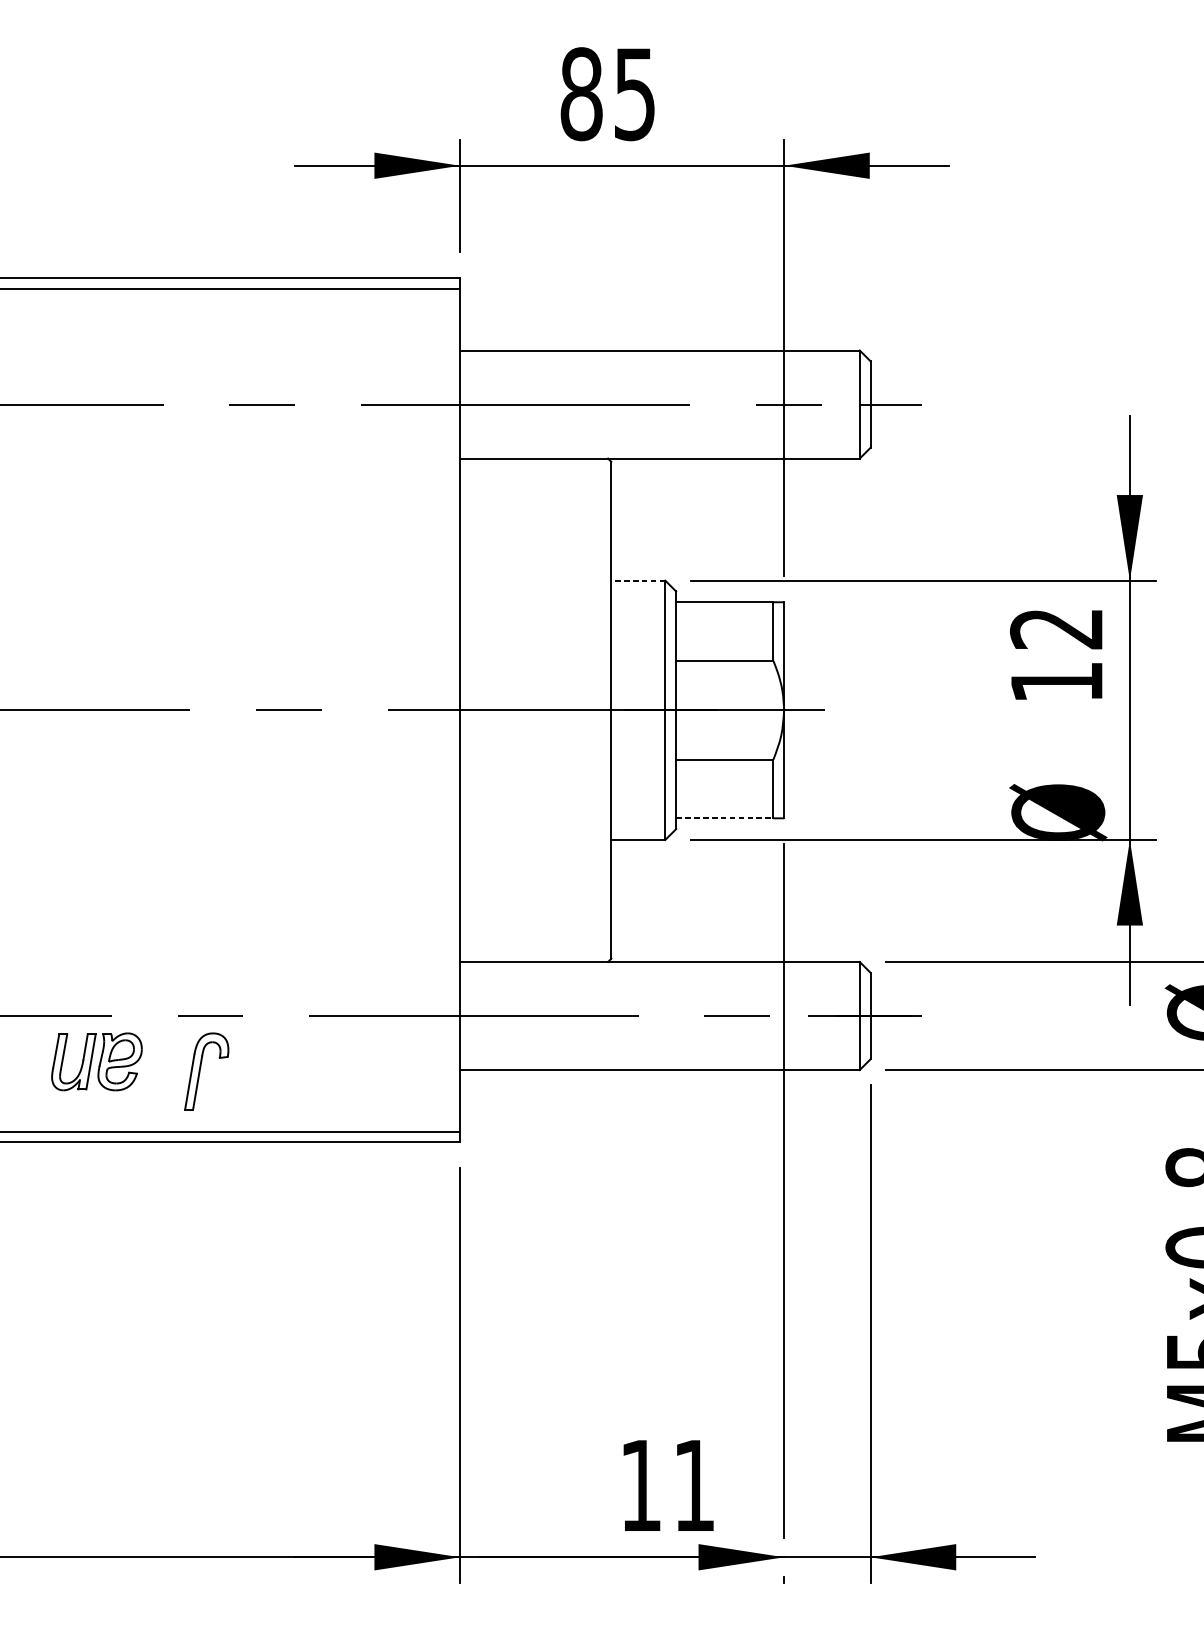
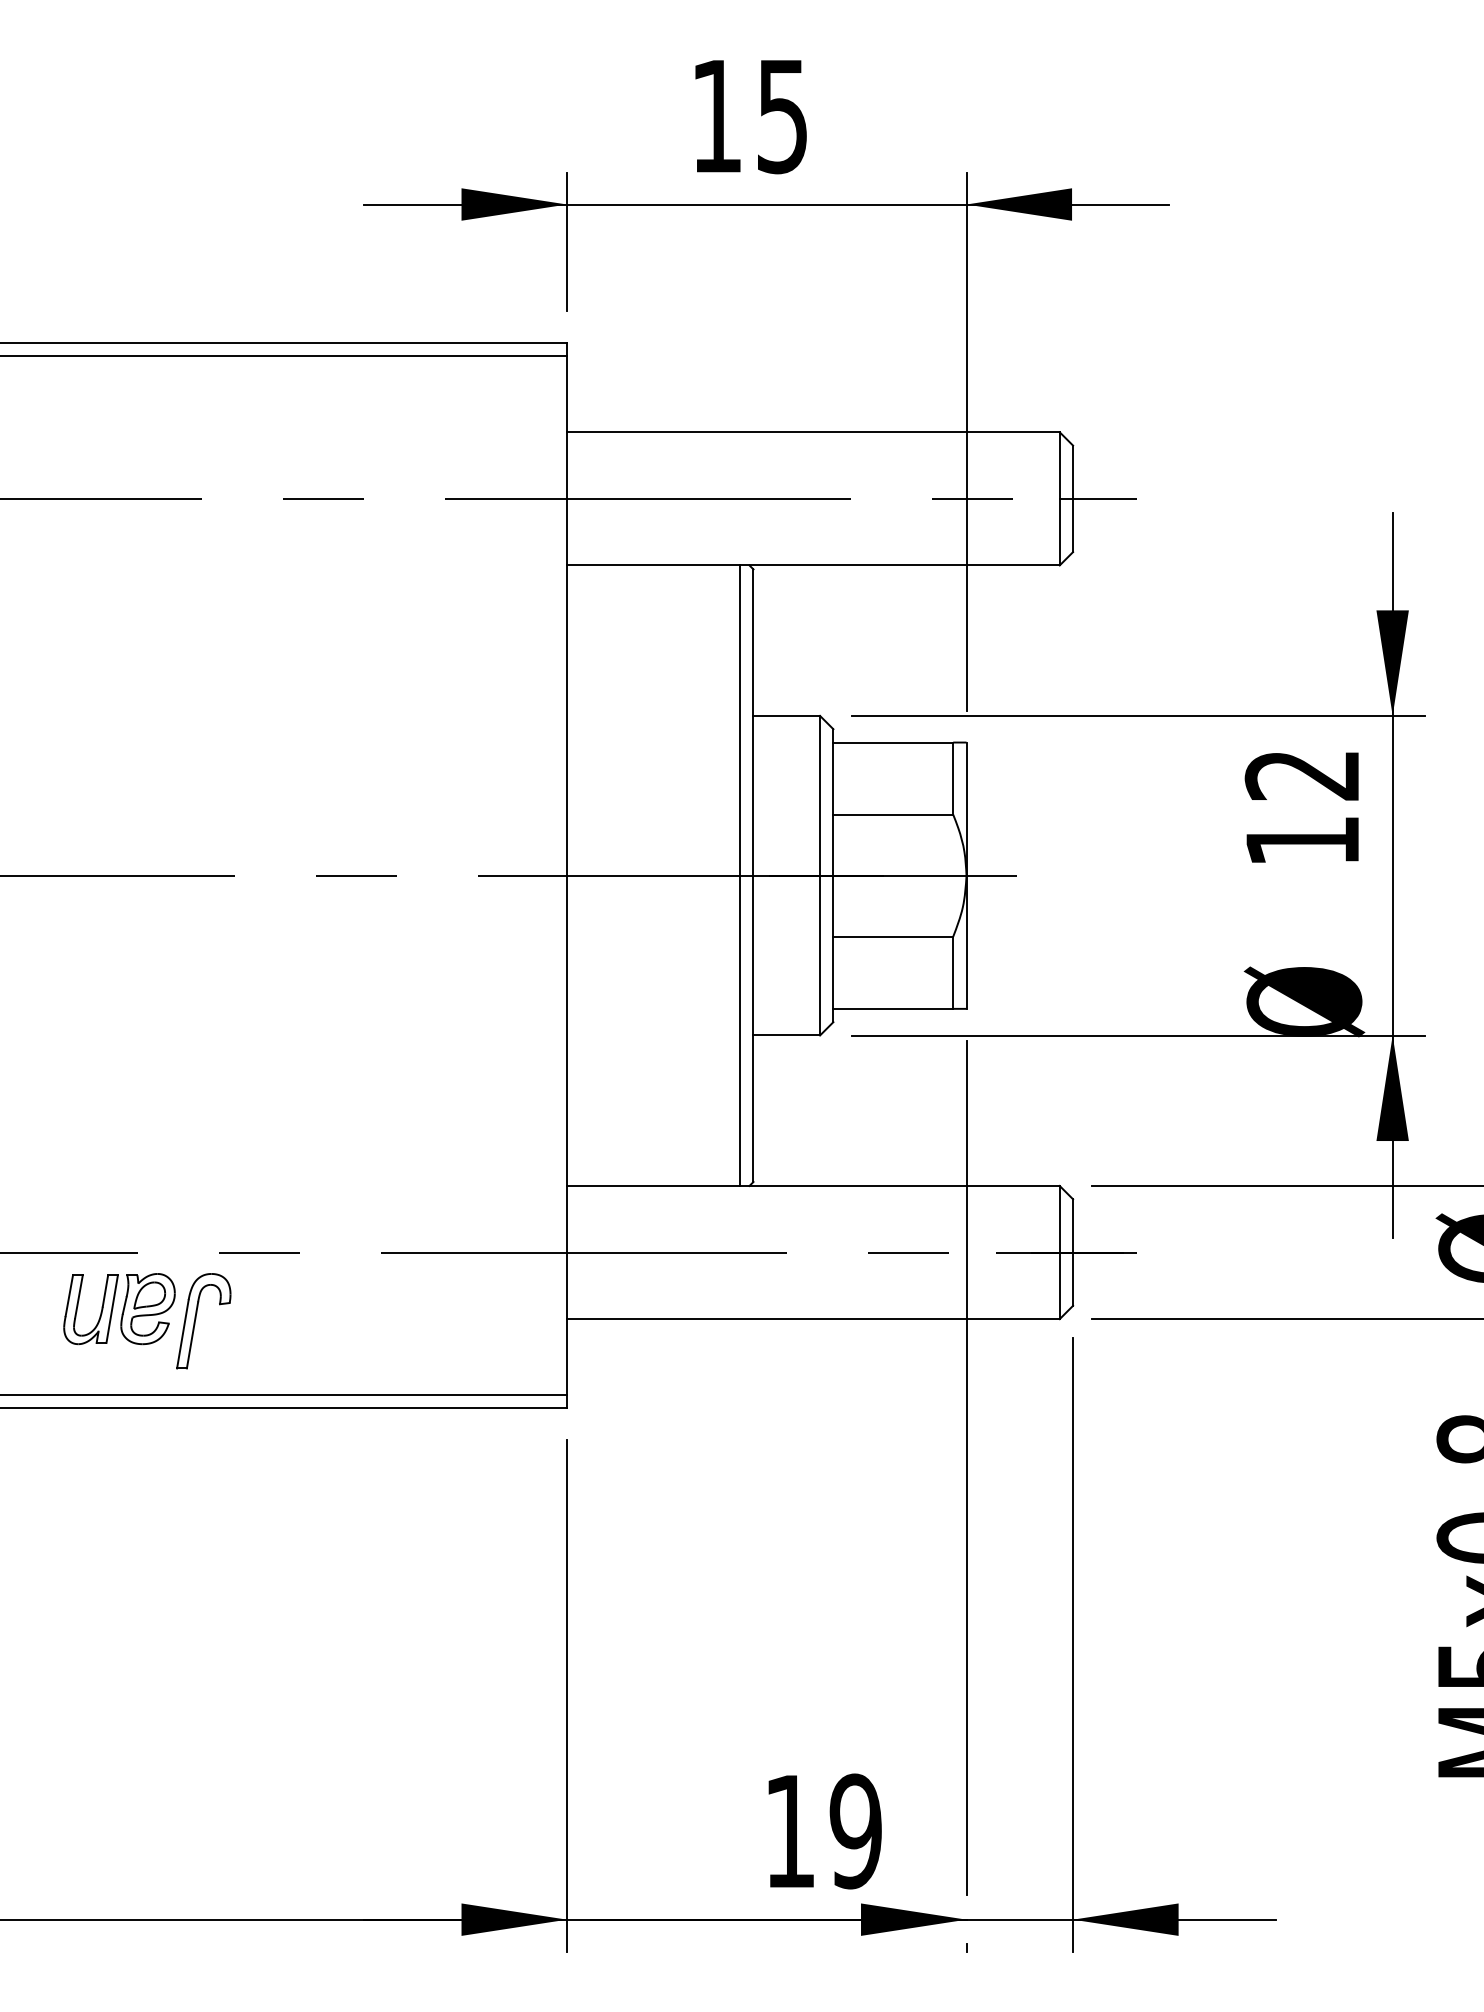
text: (581, 94) -> (716, 116), 85 -> 15
line: (638, 580) -> (786, 715), dashed -> solid
line: (600, 710) -> (740, 875), added
line: (724, 818) -> (893, 1008), dashed -> solid
part: (200, 1070) -> (196, 1319), moved
text: (694, 1485) -> (855, 1831), 11 -> 19

